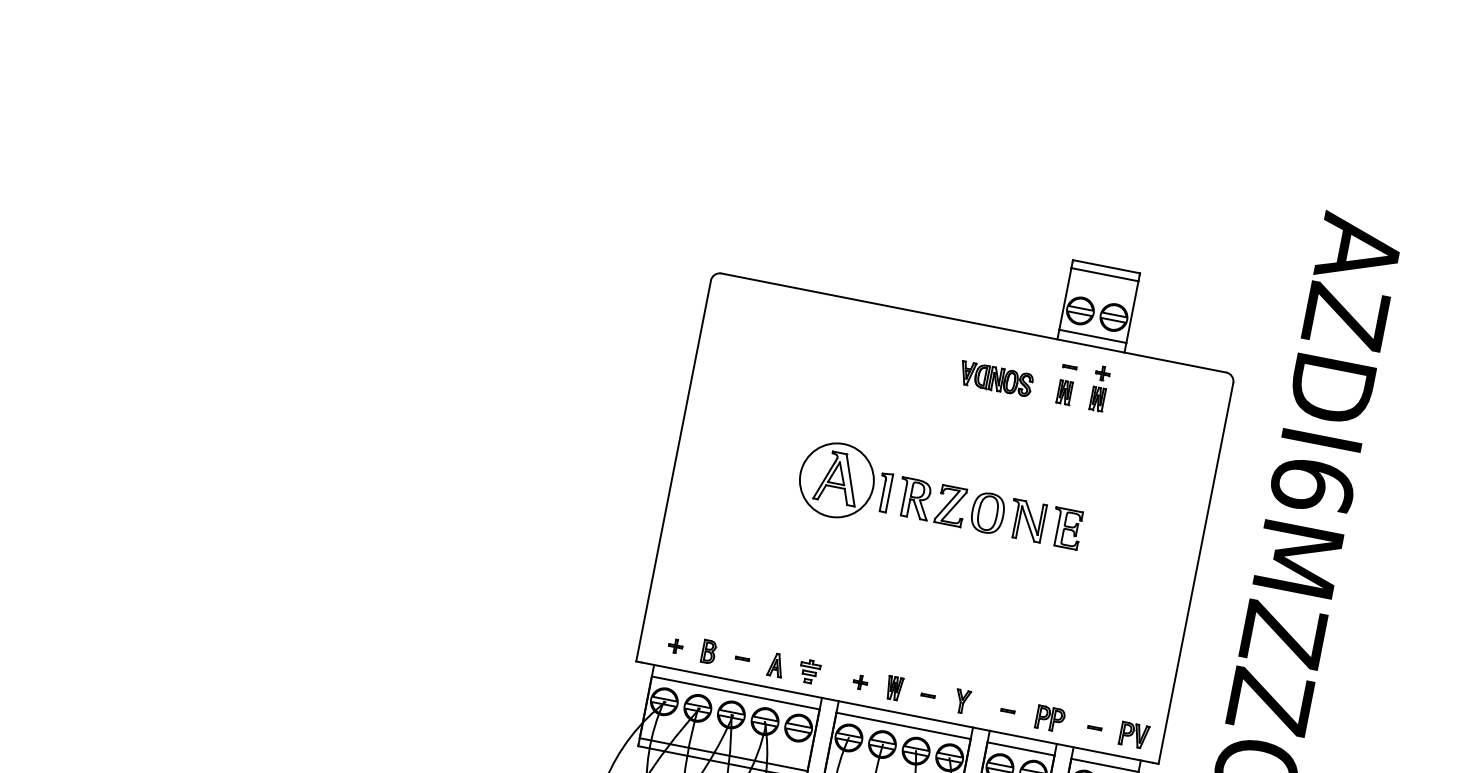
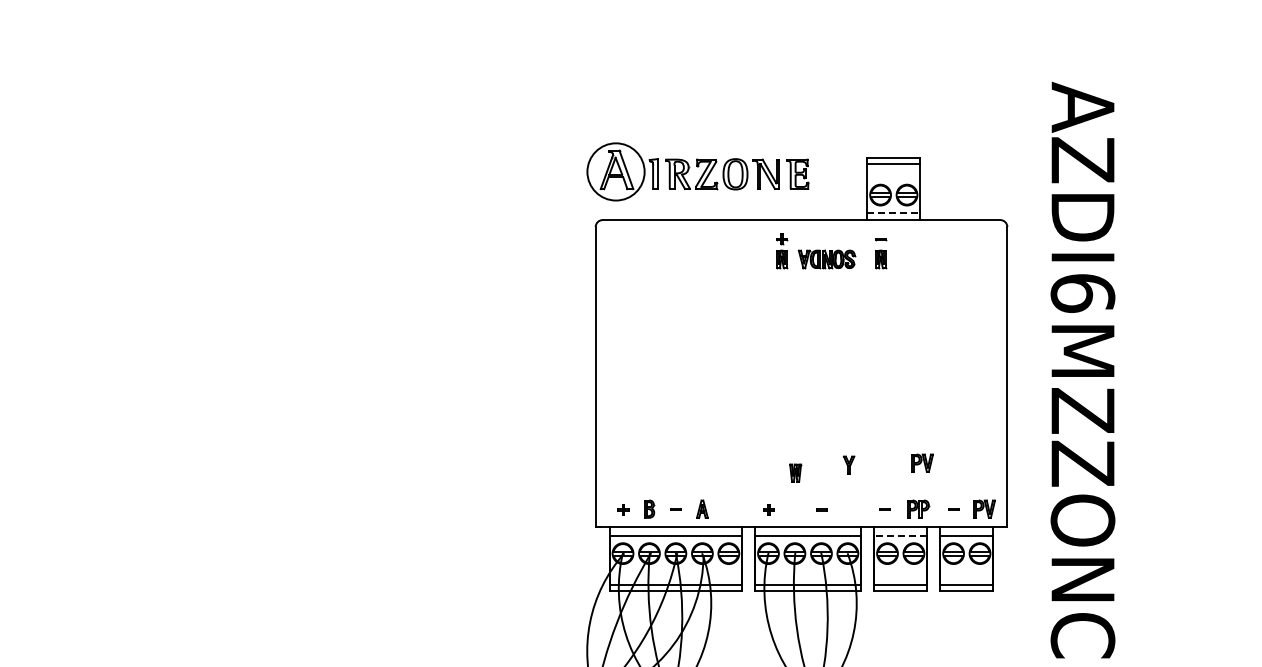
line: (1093, 336) -> (894, 212), solid -> dashed
part: (1100, 389) -> (782, 251), moved
part: (940, 500) -> (697, 171), moved
part: (1067, 660) -> (922, 462), added
part: (809, 672) -> (728, 509), removed
part: (894, 687) -> (795, 472), moved
part: (961, 700) -> (848, 464), moved
line: (1020, 749) -> (900, 536), solid -> dashed

